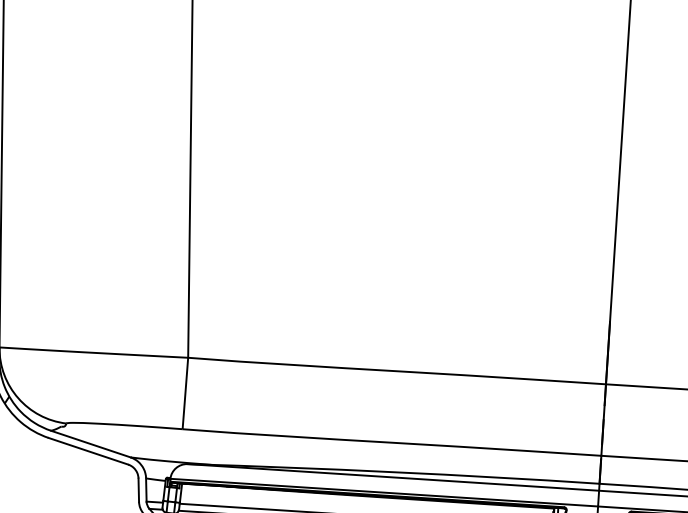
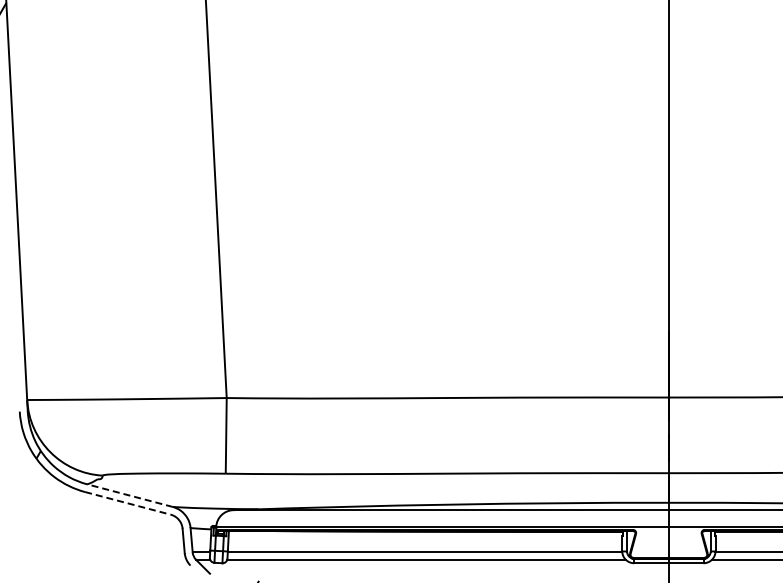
line: (90, 443) -> (129, 495), solid -> dashed
line: (88, 451) -> (128, 503), solid -> dashed

